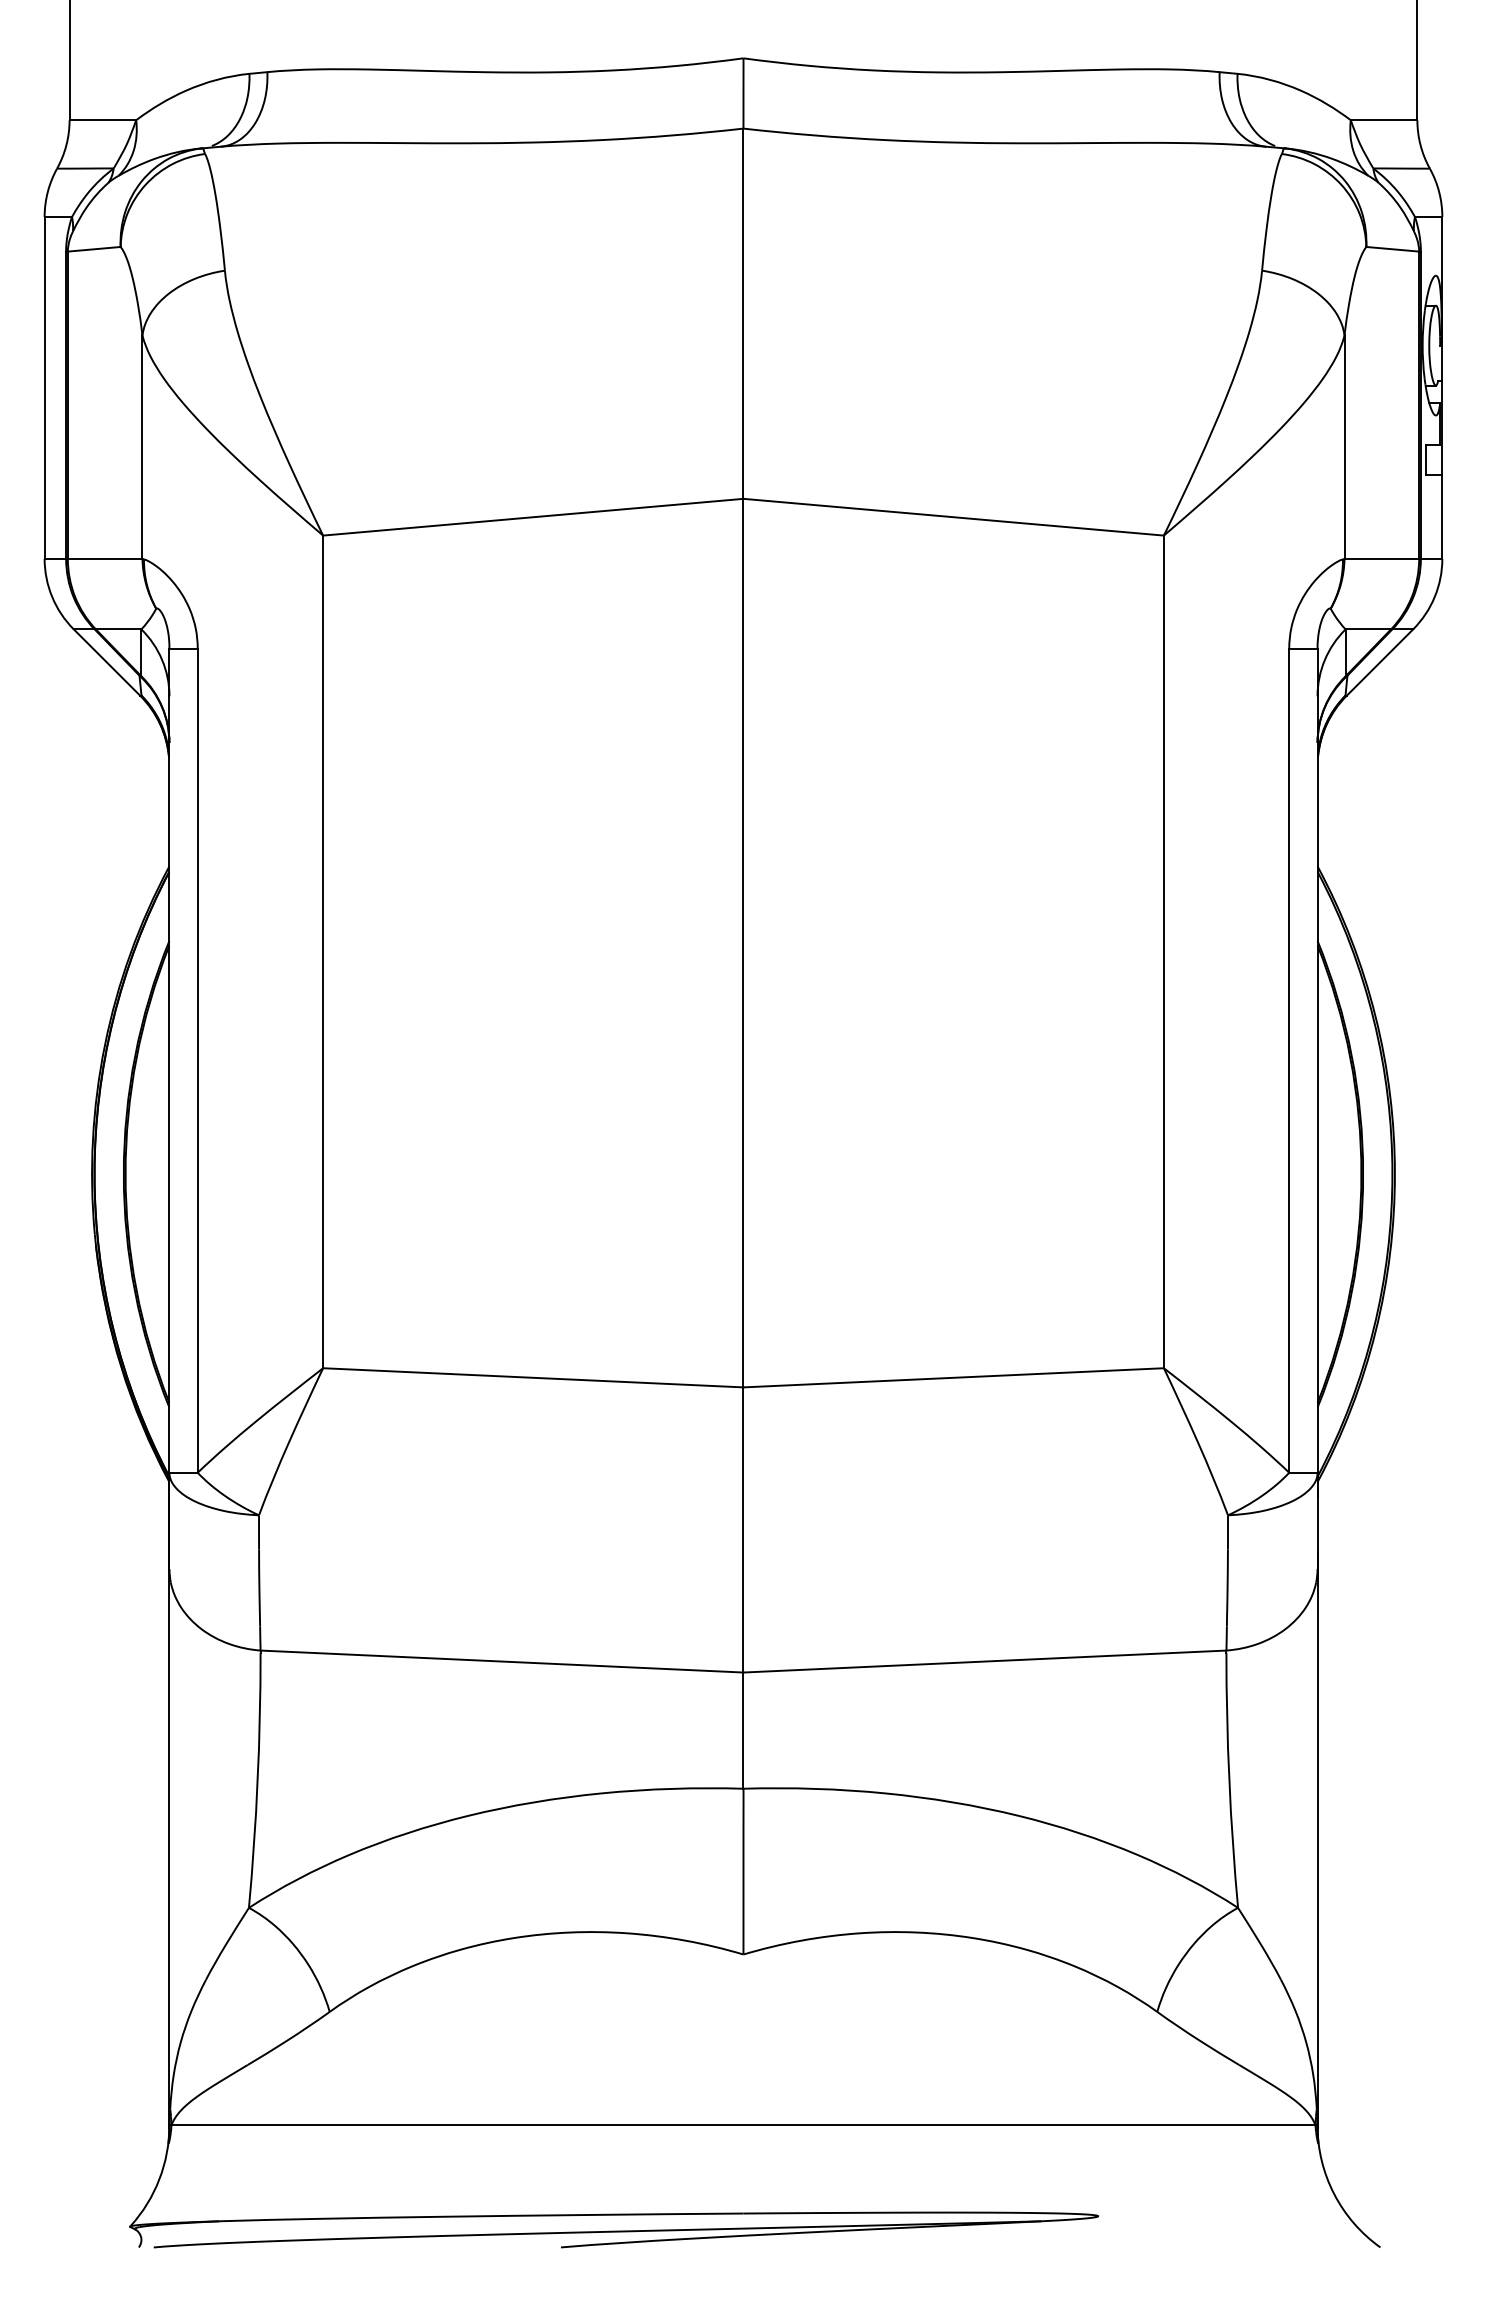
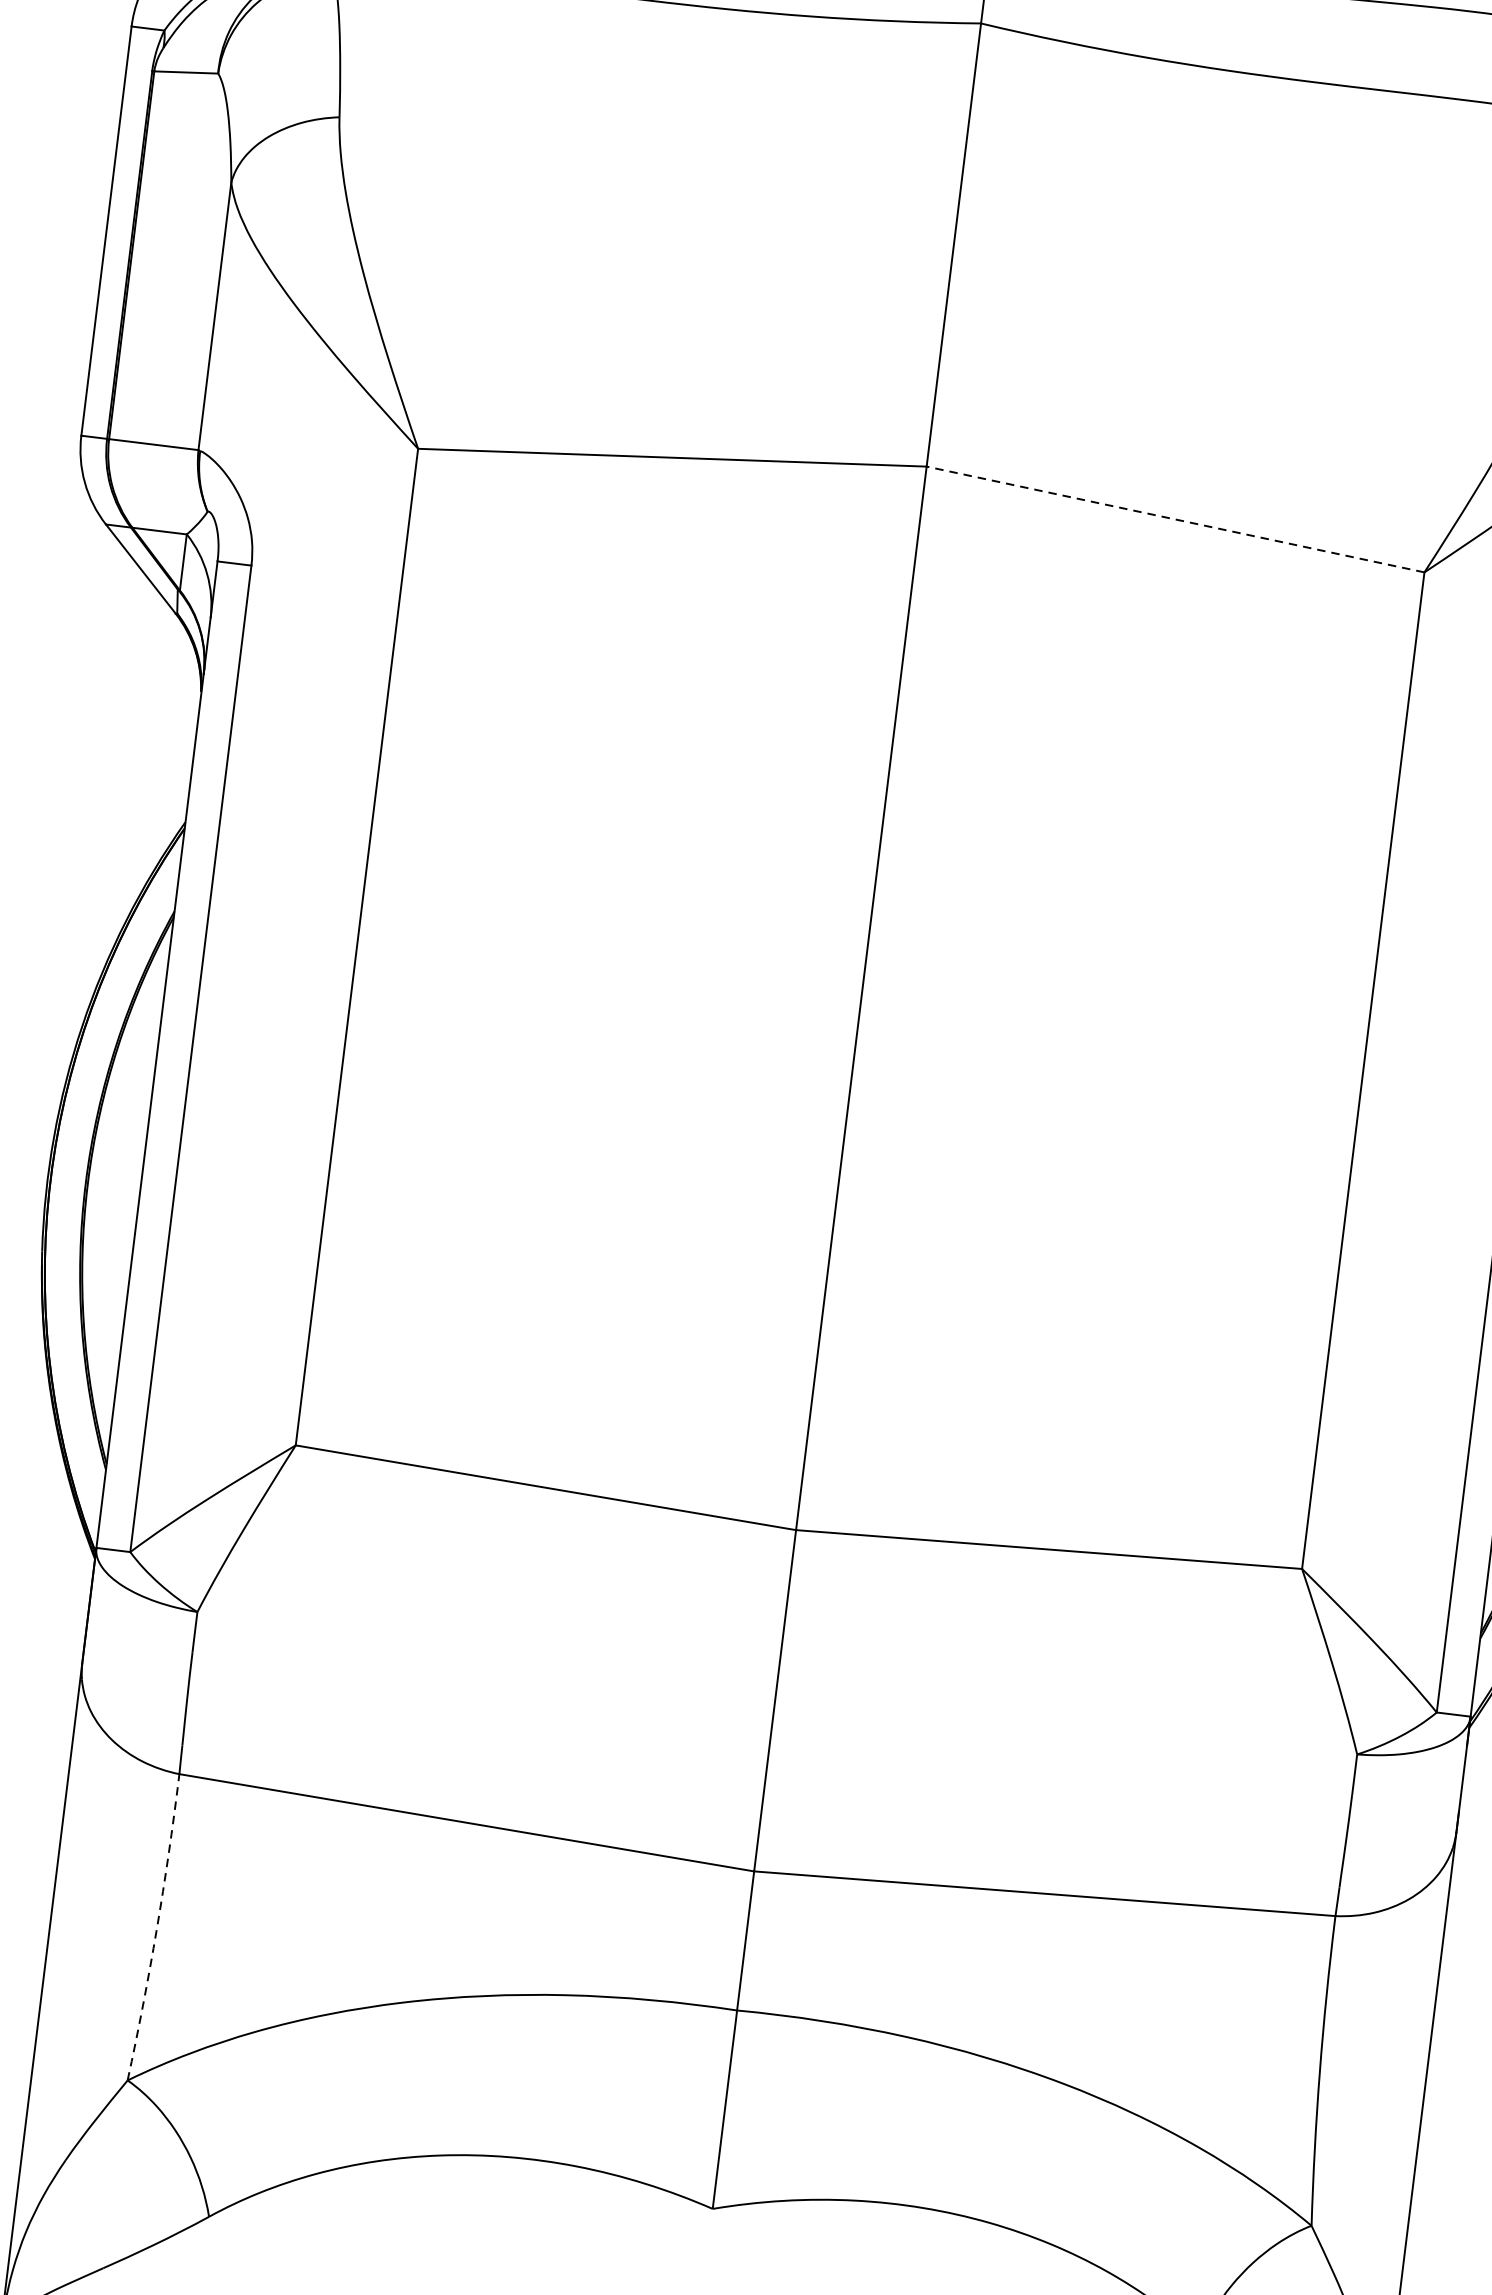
line: (953, 517) -> (1175, 519), solid -> dashed
arc: (257, 1780) -> (156, 1929), solid -> dashed

